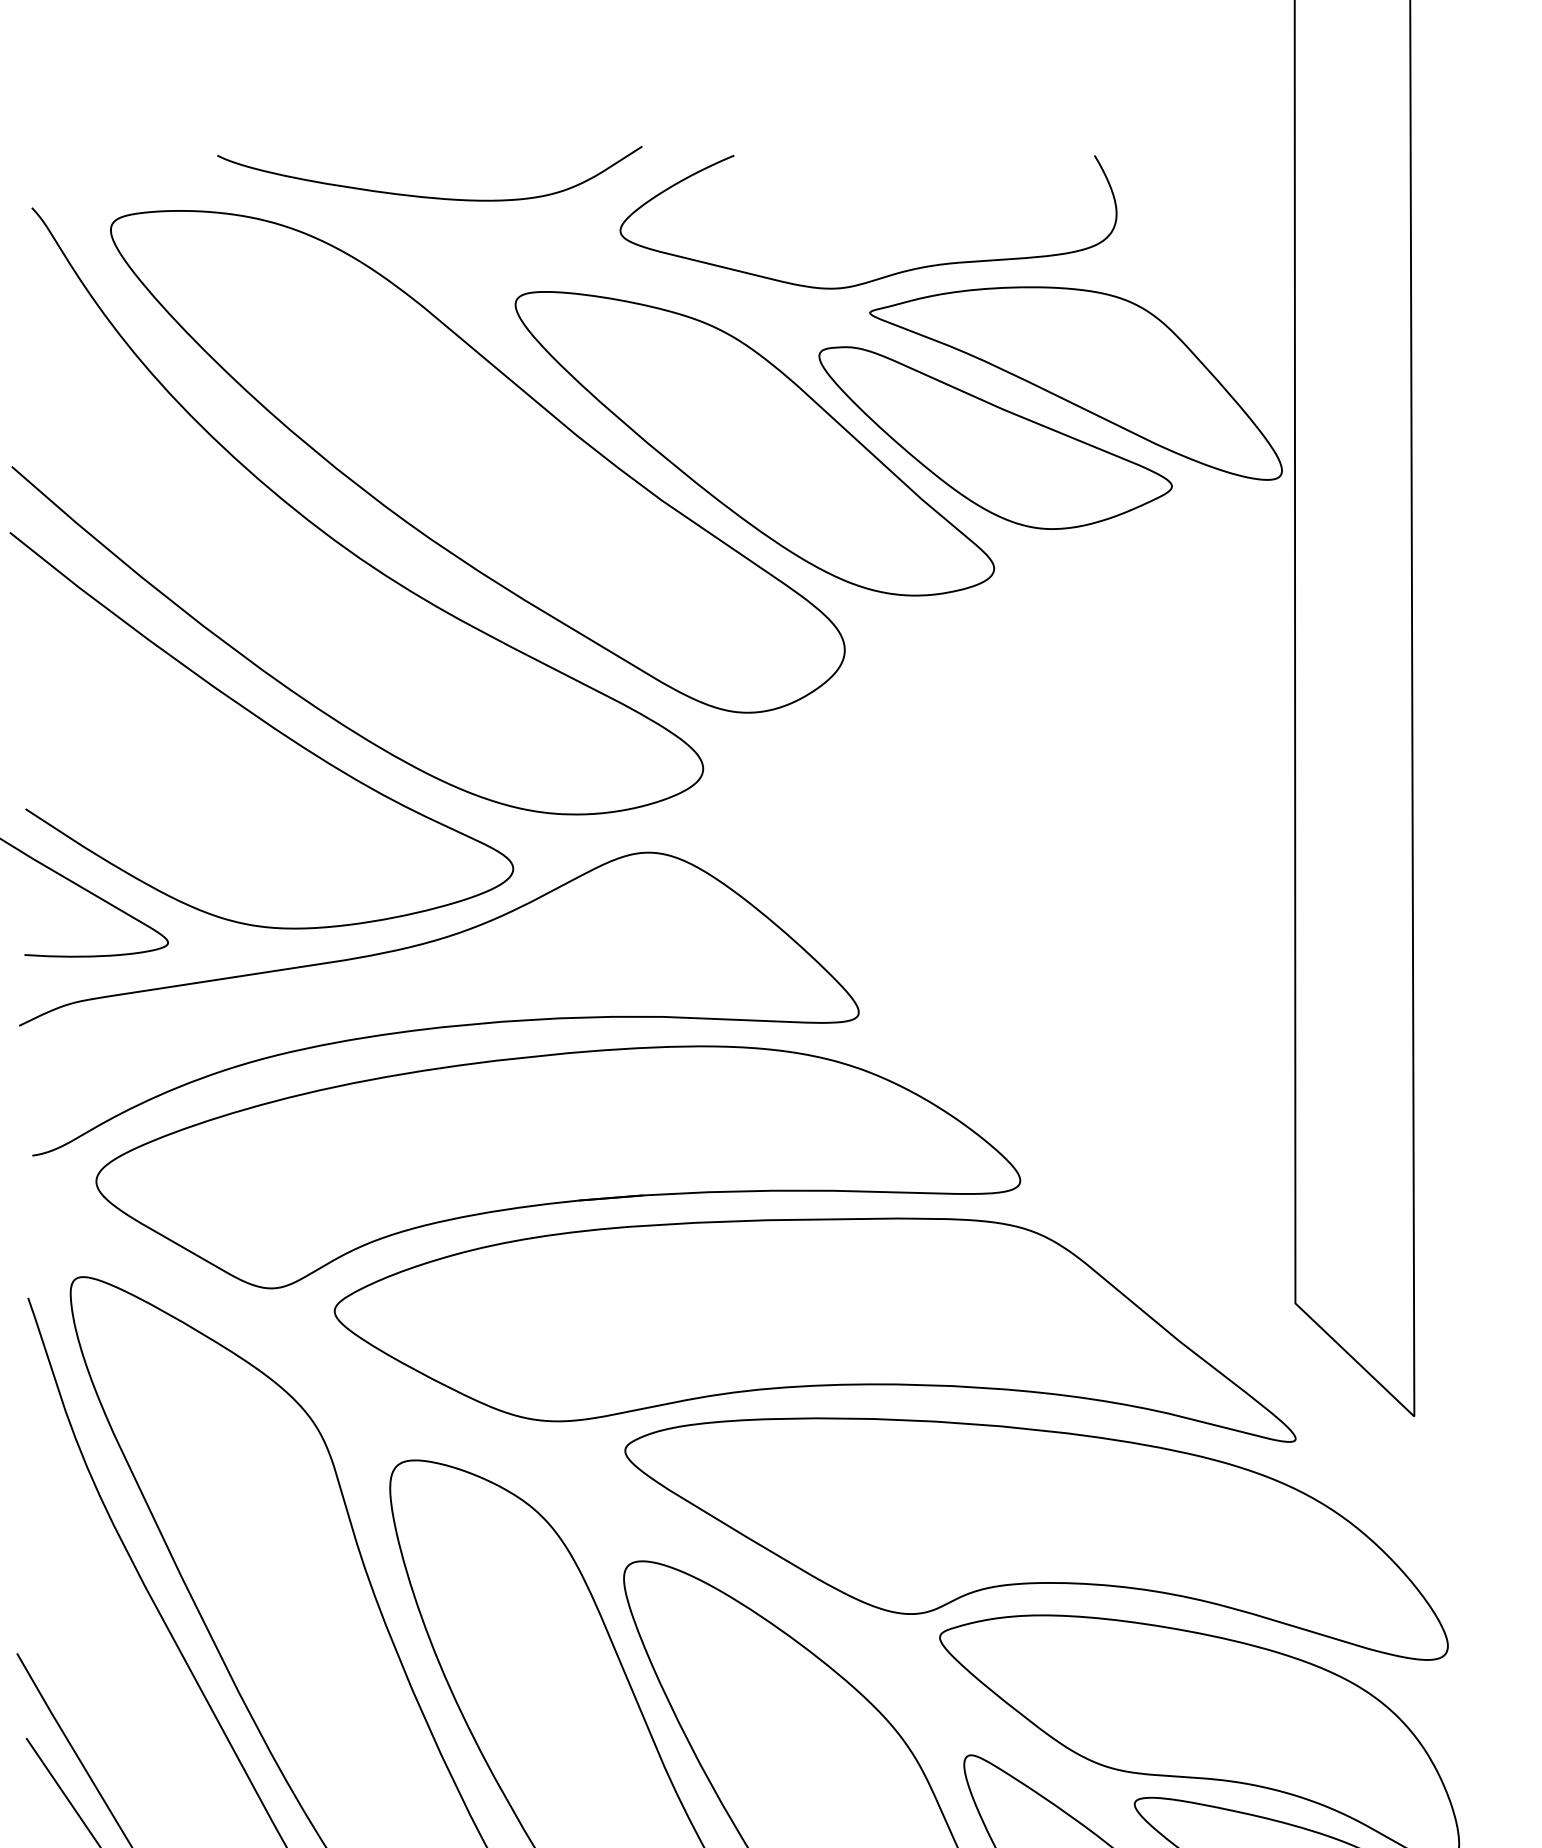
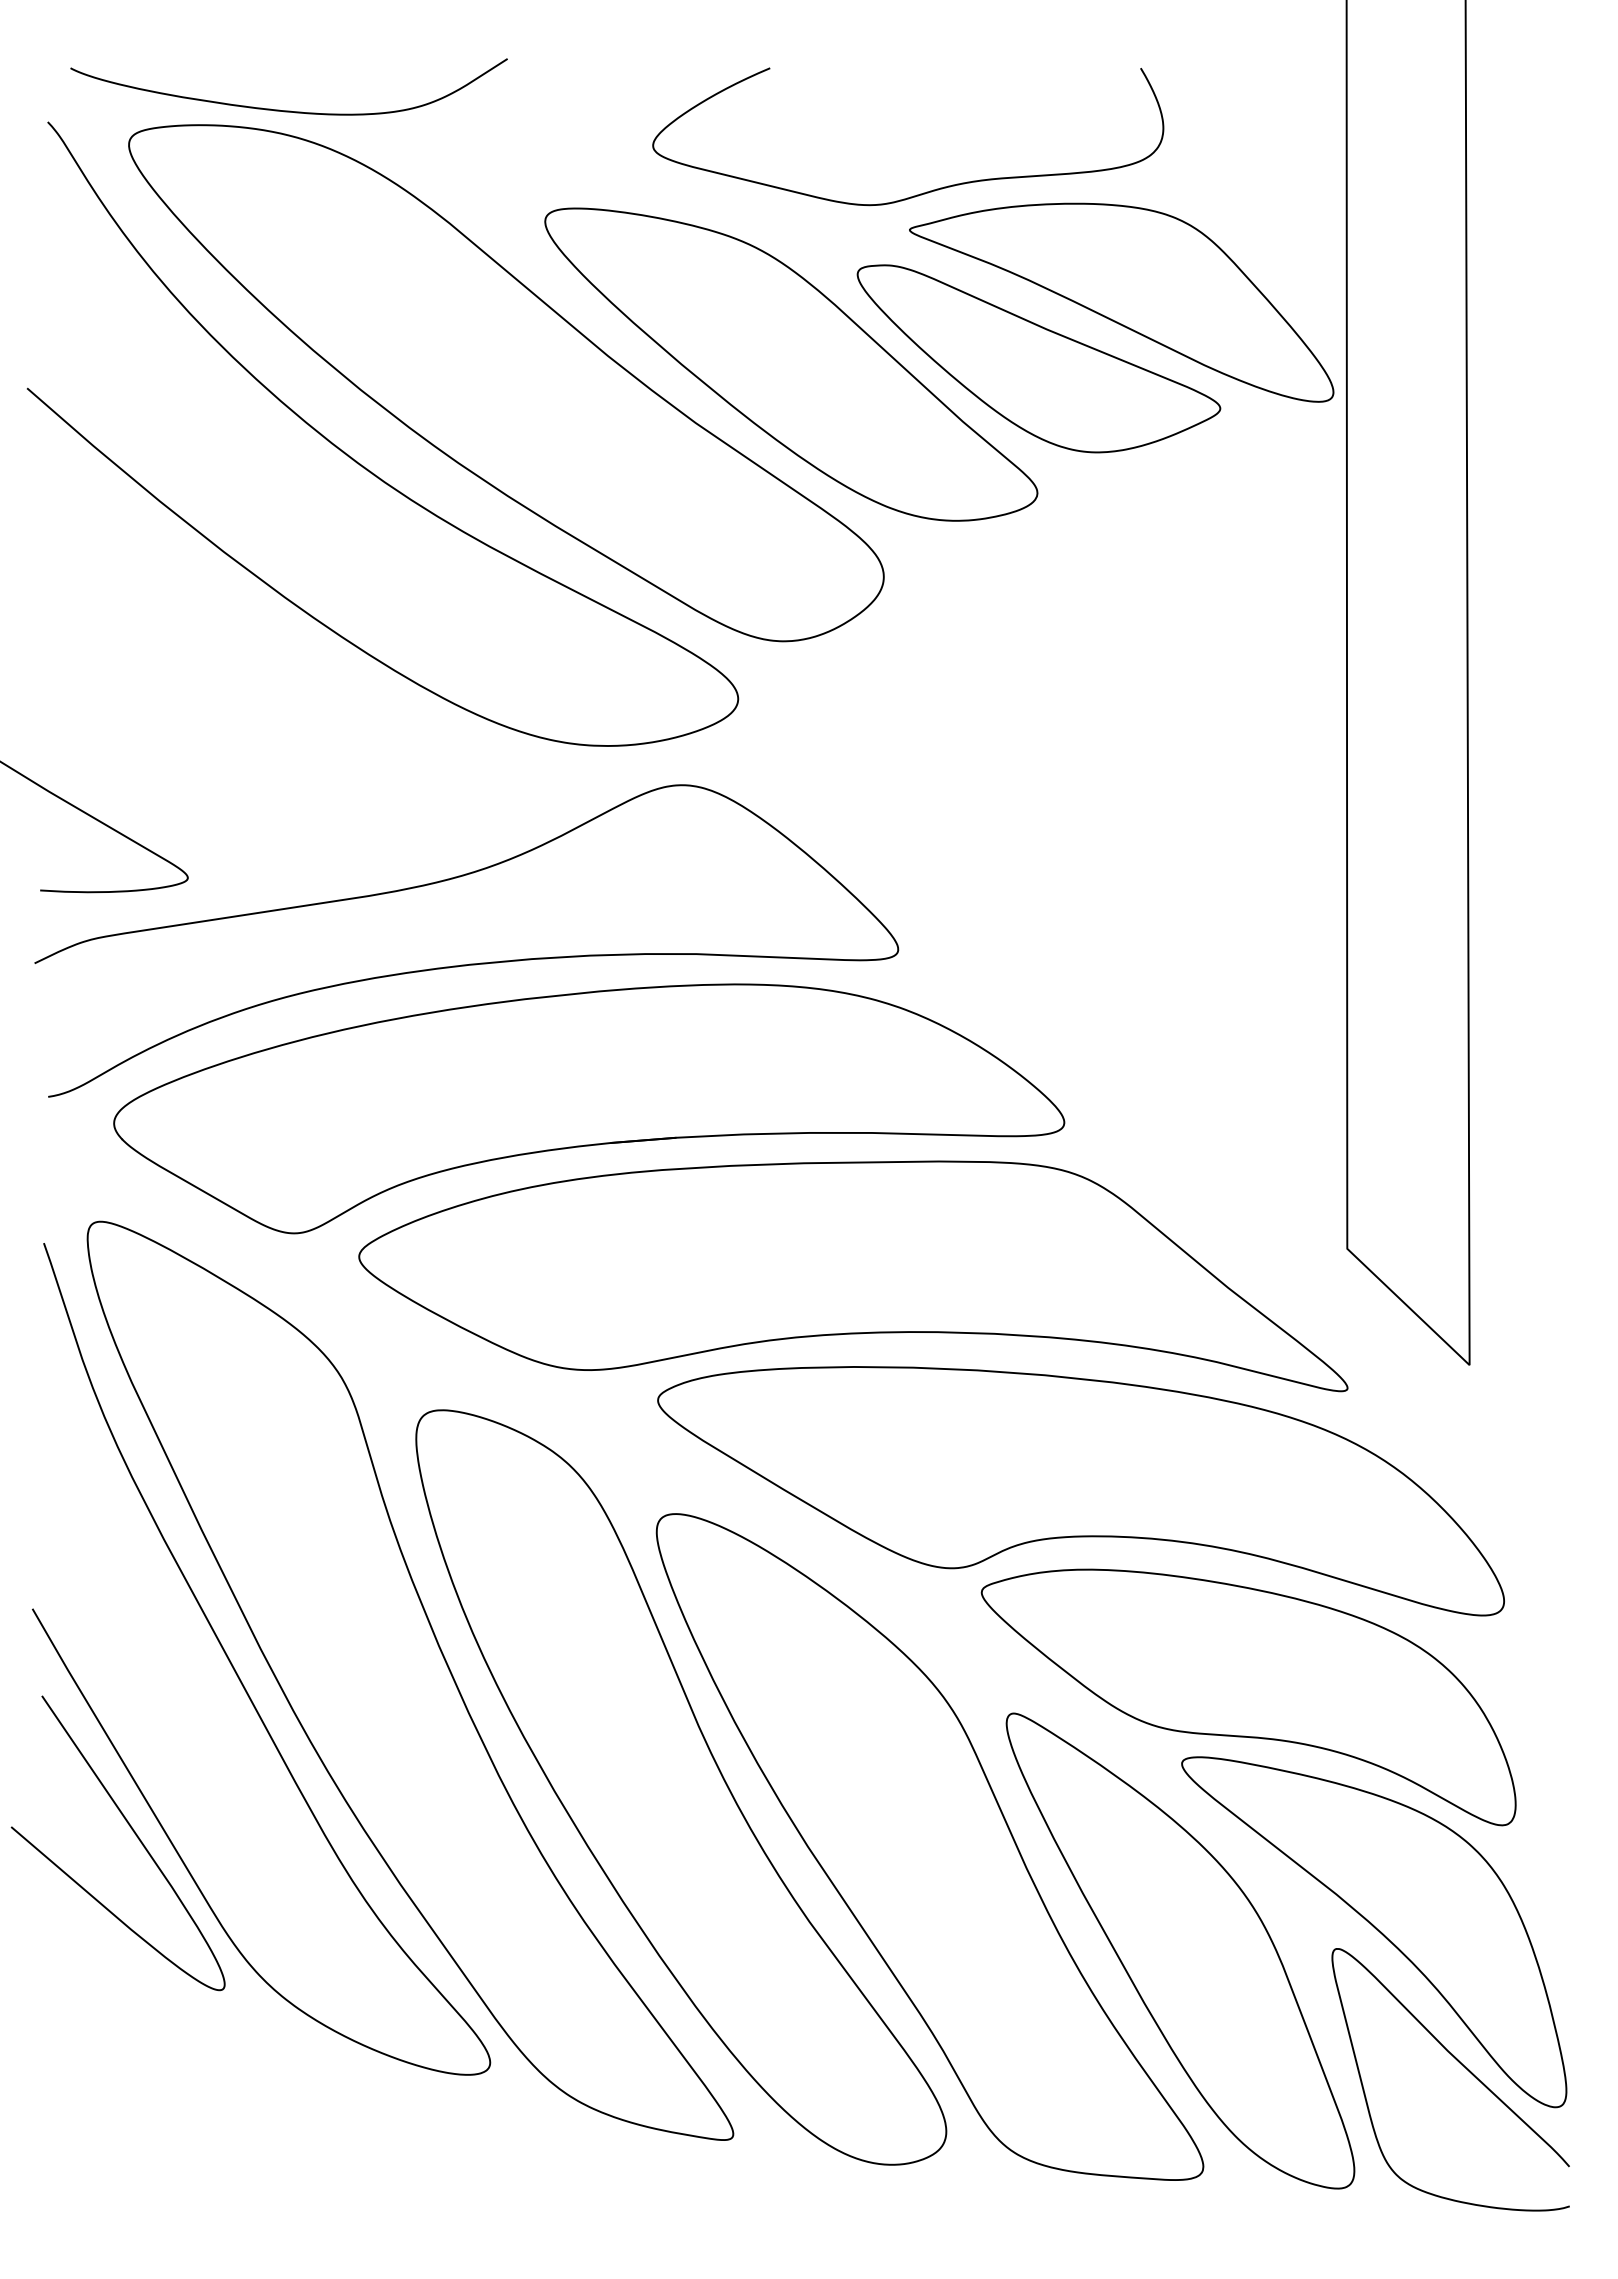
curve: (429, 196) -> (288, 110), moved
curve: (266, 724) -> (289, 653), removed

